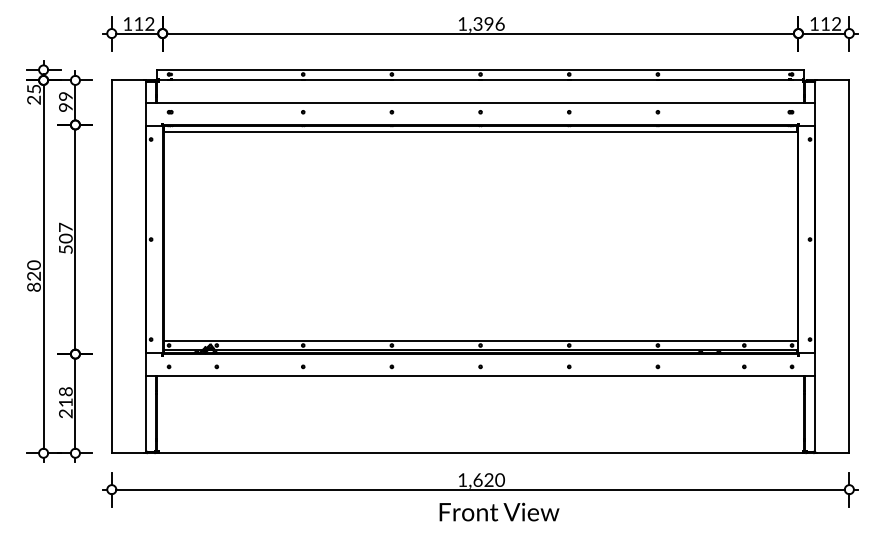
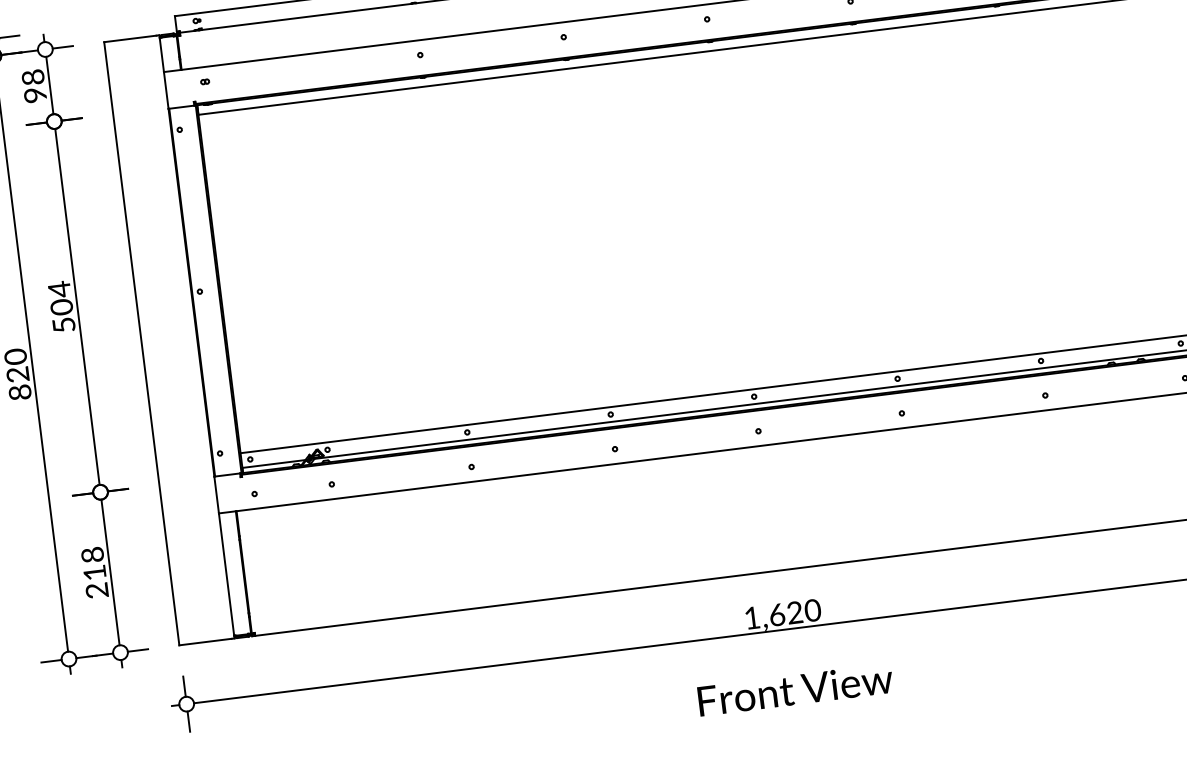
text: (66, 96) -> (34, 77), 99 -> 98
text: (65, 227) -> (58, 289), 507 -> 504
text: (499, 511) -> (795, 688), moved

